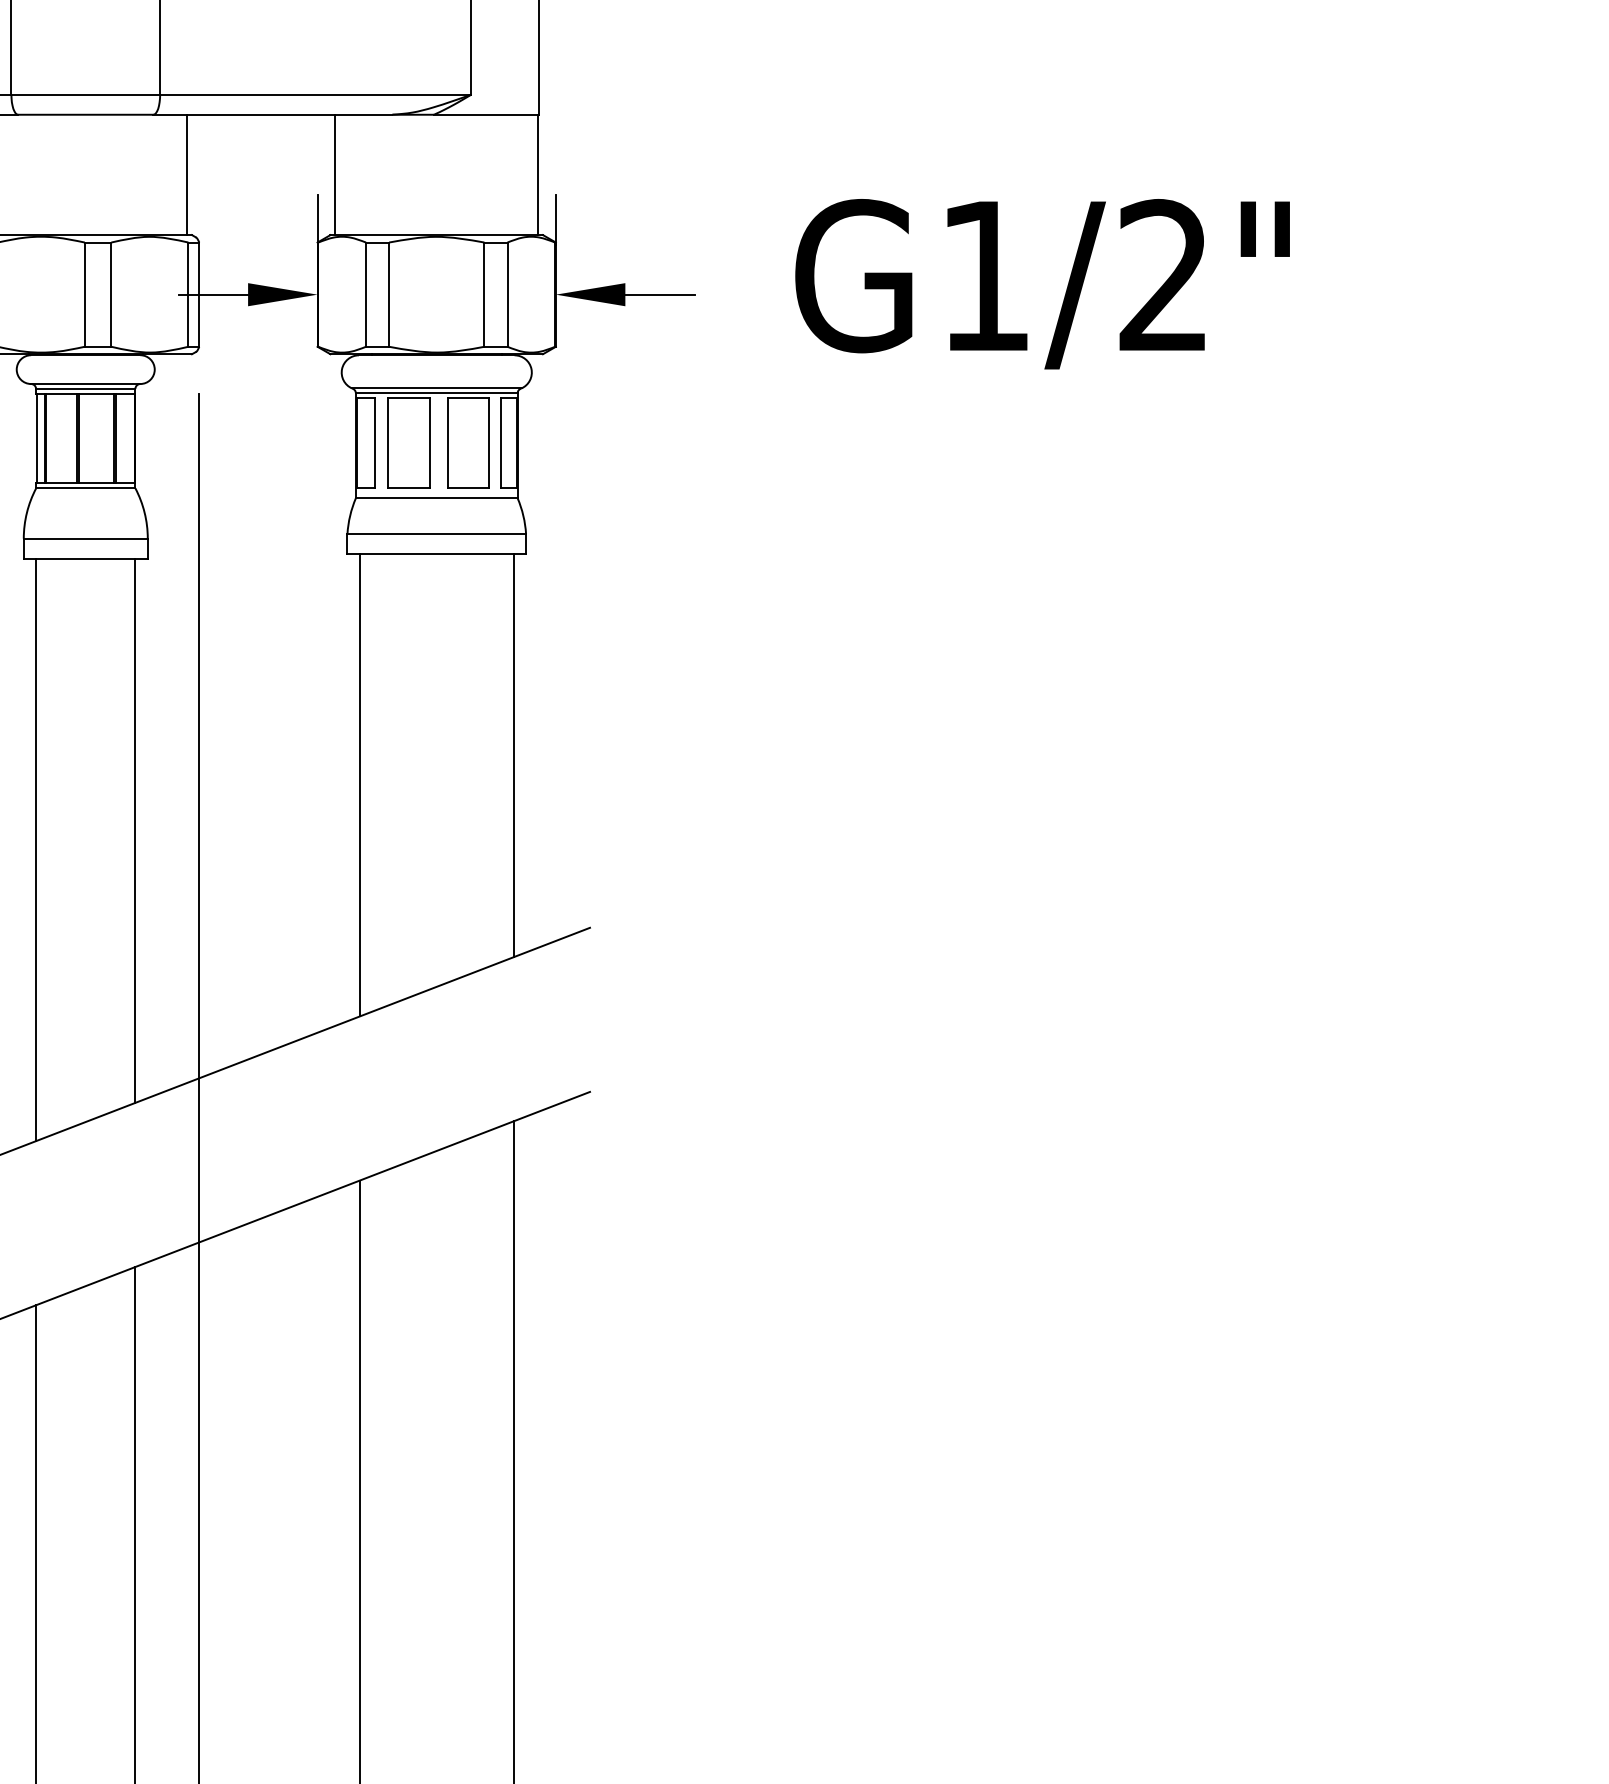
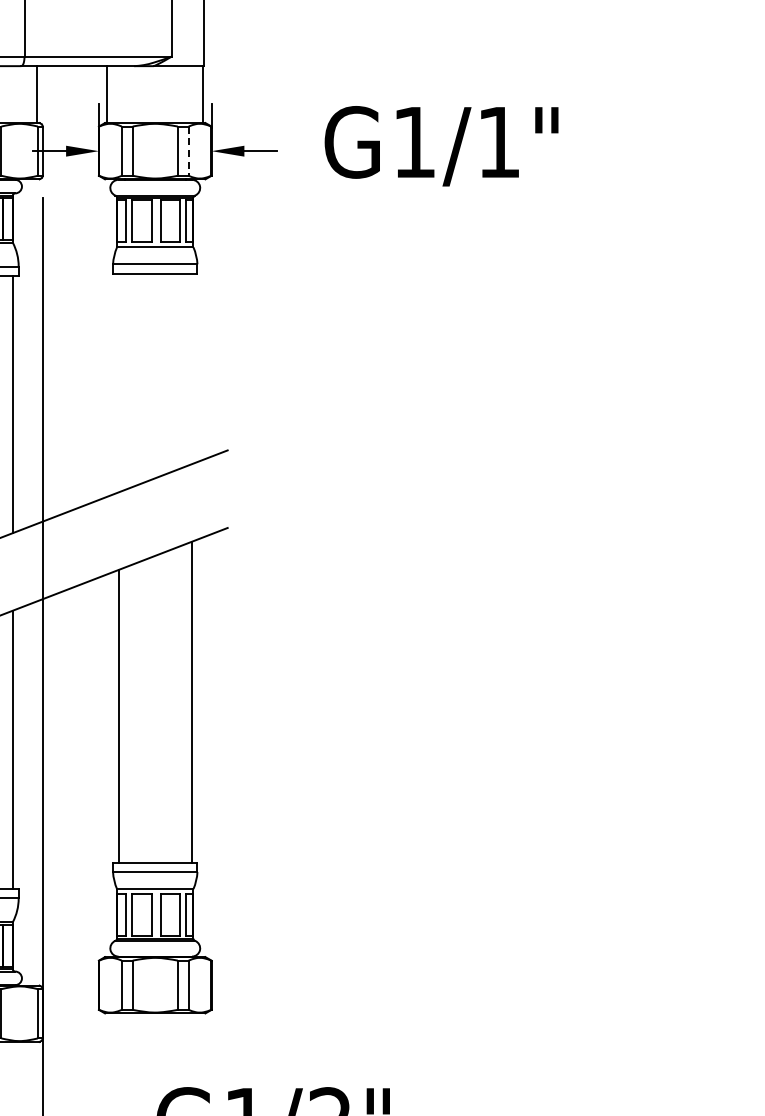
text: (1163, 274) -> (498, 141), G1/2" -> G1/1"
line: (507, 295) -> (188, 151), solid -> dashed
line: (513, 754) -> (191, 368), removed
line: (358, 784) -> (118, 382), removed

